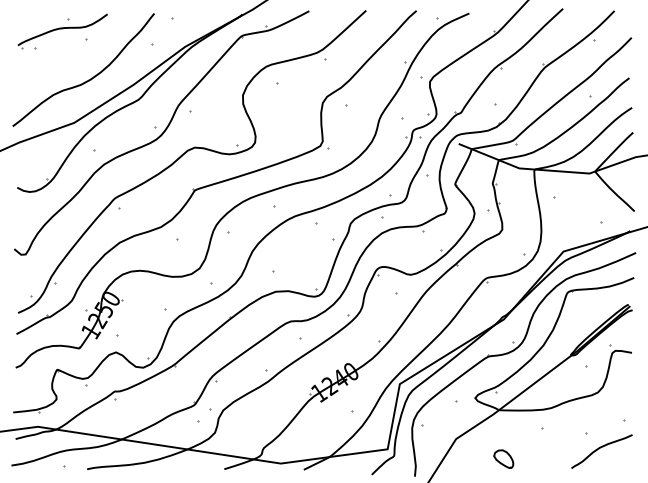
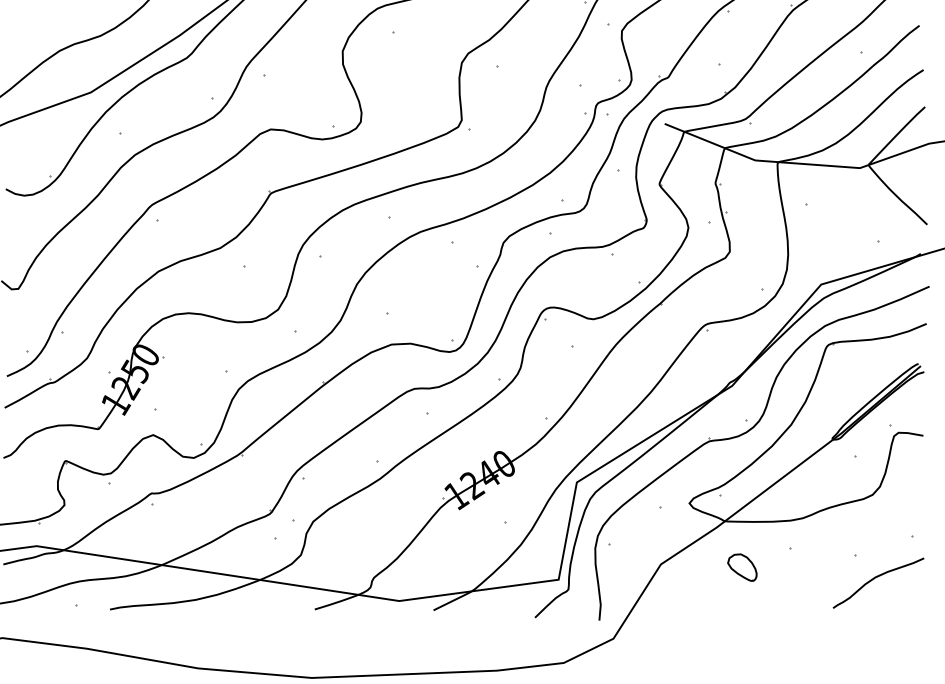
part: (503, 458) -> (742, 566), moved

